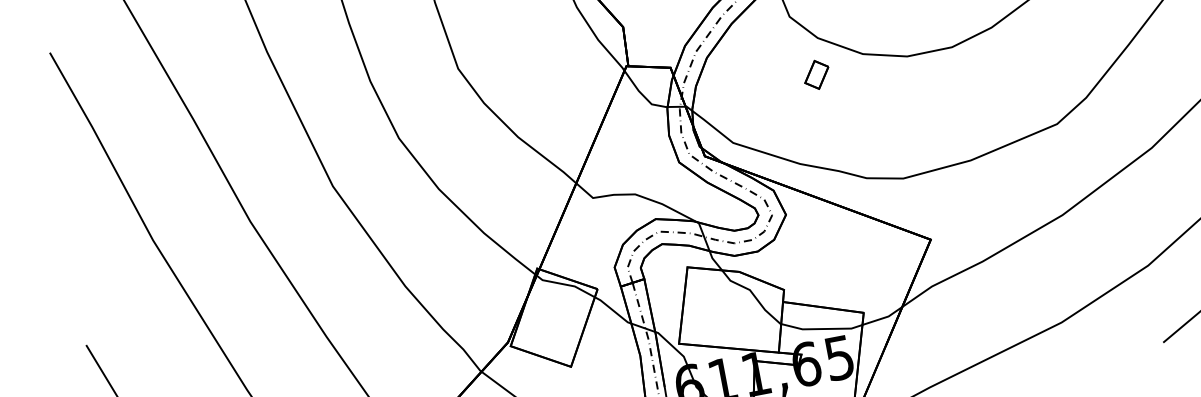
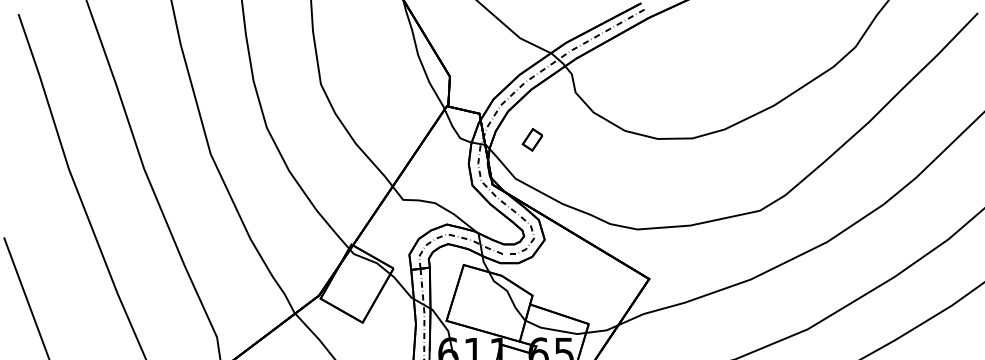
part: (816, 74) -> (532, 139), moved

